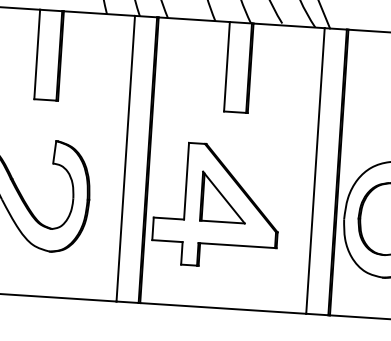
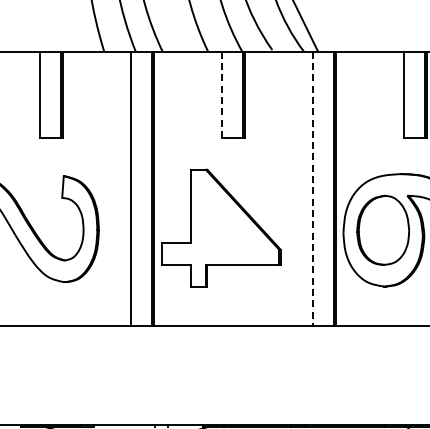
line: (227, 66) -> (222, 94), solid -> dashed
line: (315, 170) -> (313, 188), solid -> dashed
part: (223, 197) -> (226, 219), removed

